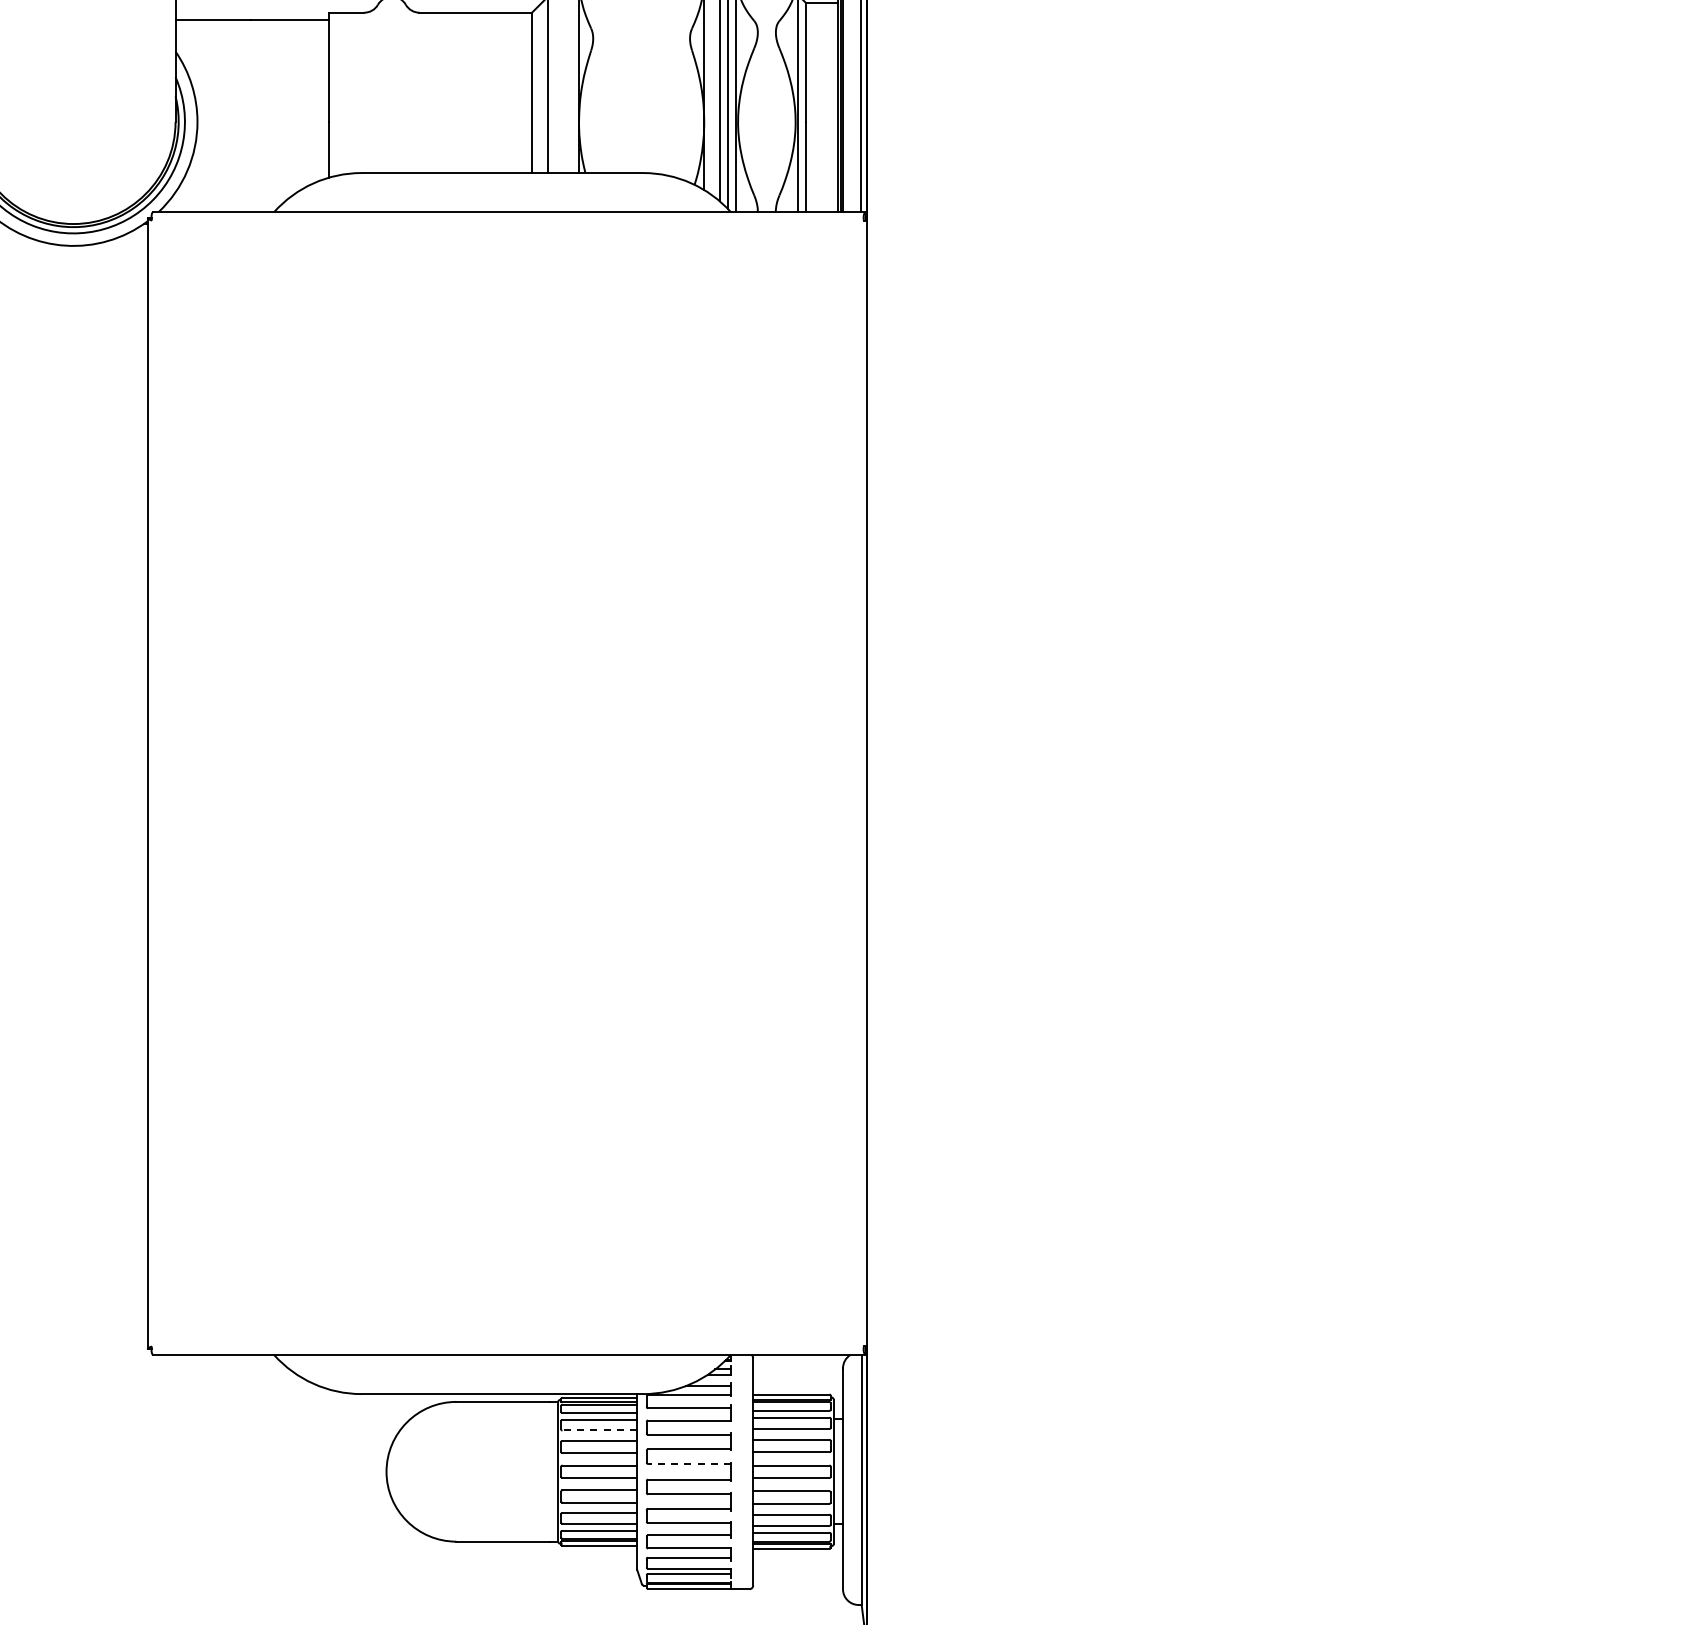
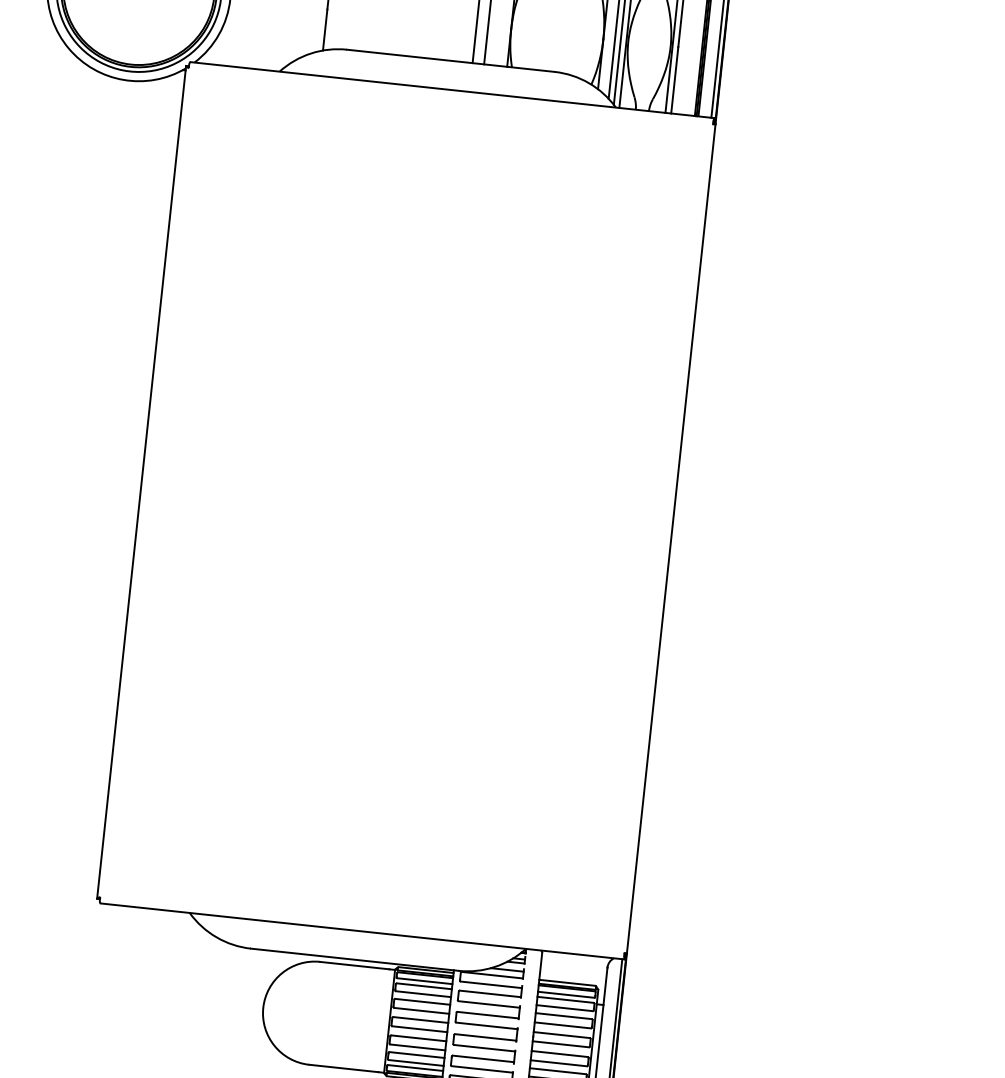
line: (599, 1430) -> (423, 994), dashed -> solid
line: (689, 1463) -> (487, 1025), dashed -> solid

